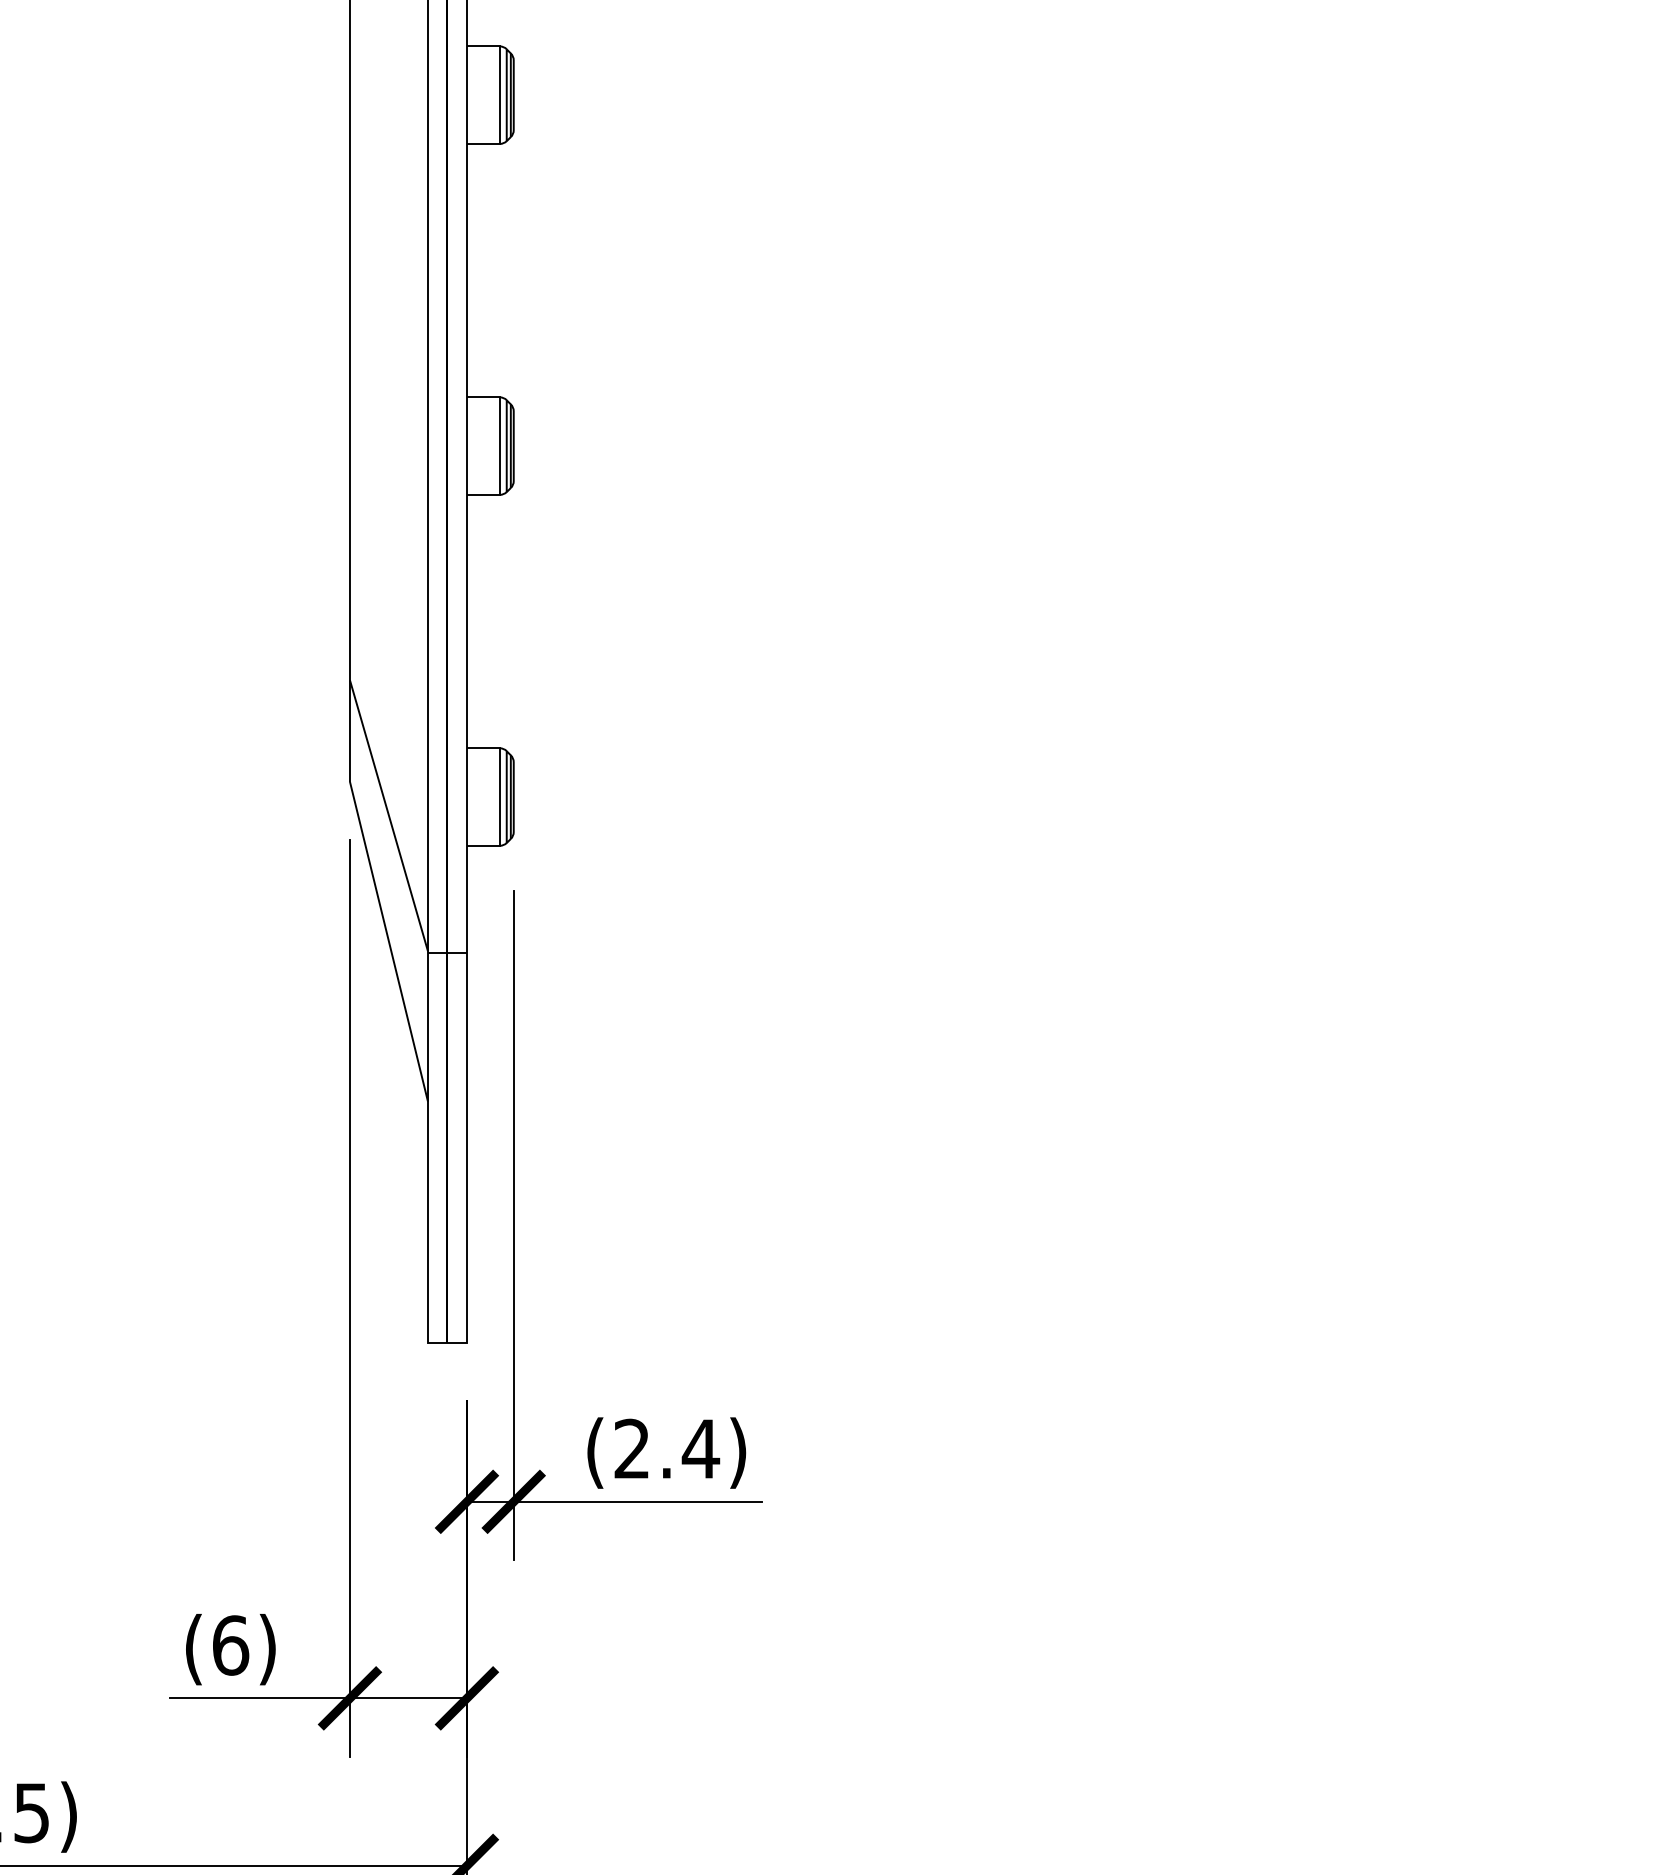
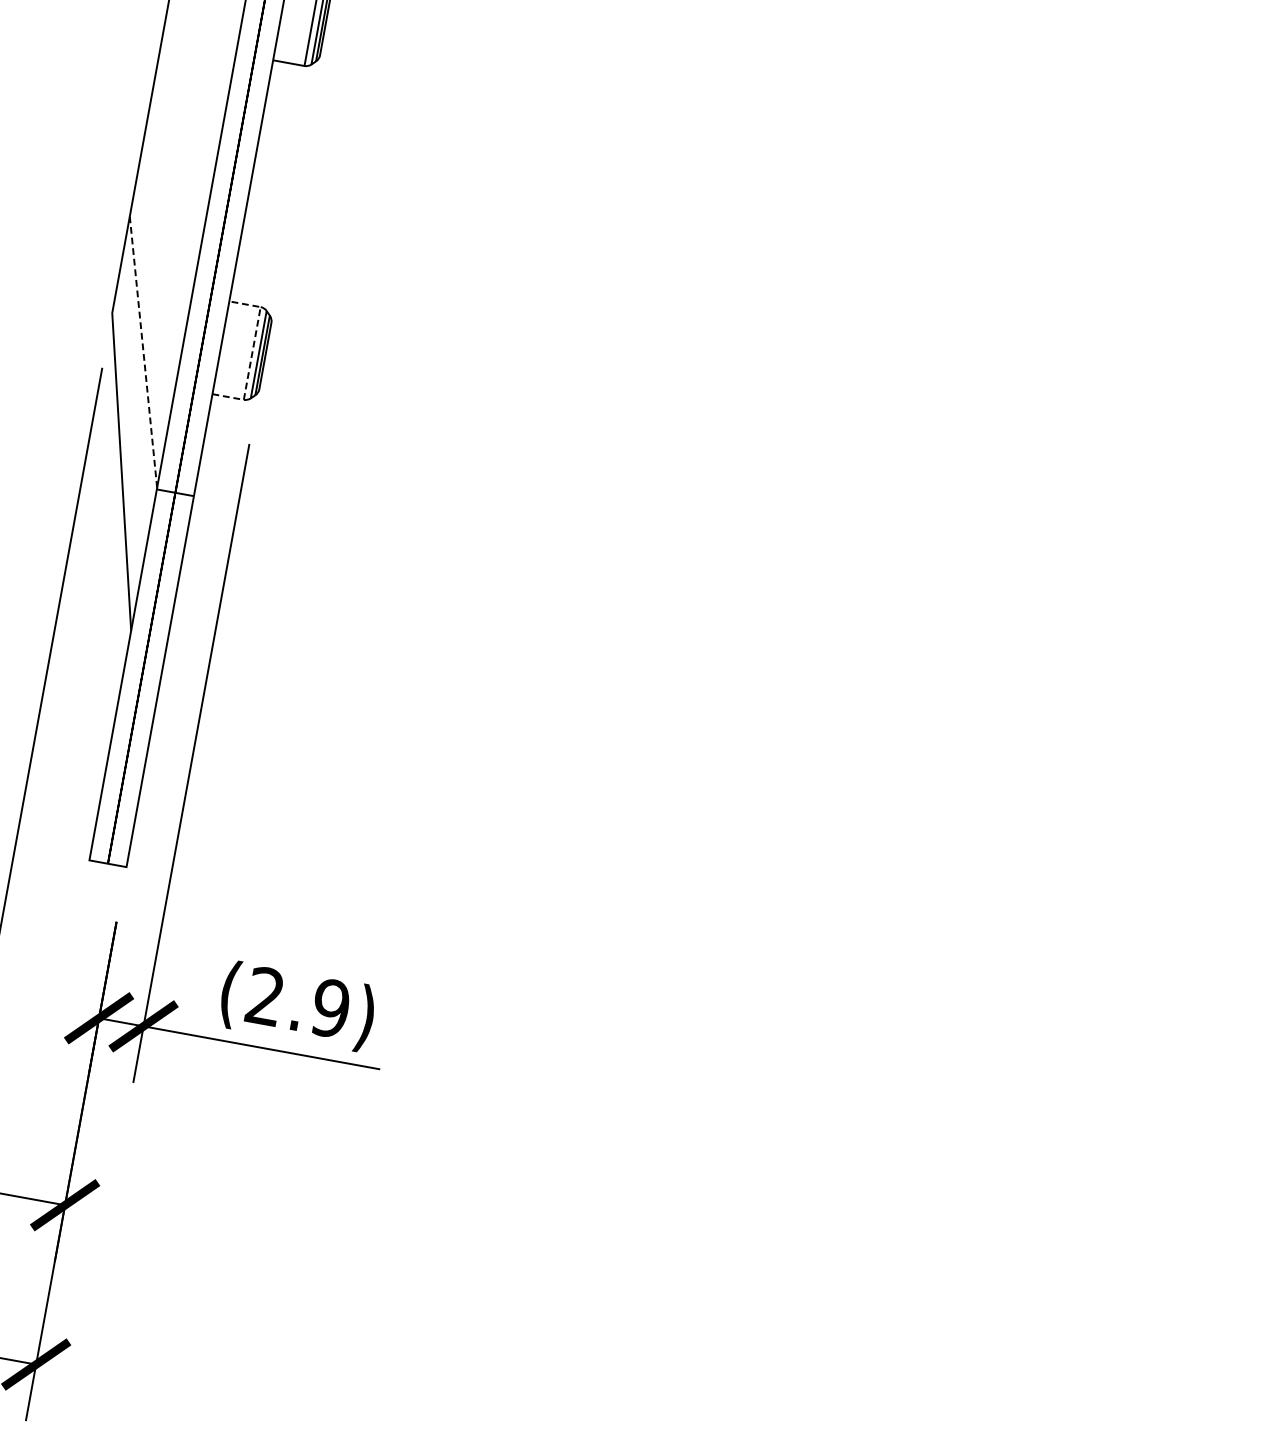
line: (499, 797) -> (251, 353), solid -> dashed
line: (388, 815) -> (143, 351), solid -> dashed
text: (700, 1448) -> (330, 1007), (2.4) -> (2.9)

